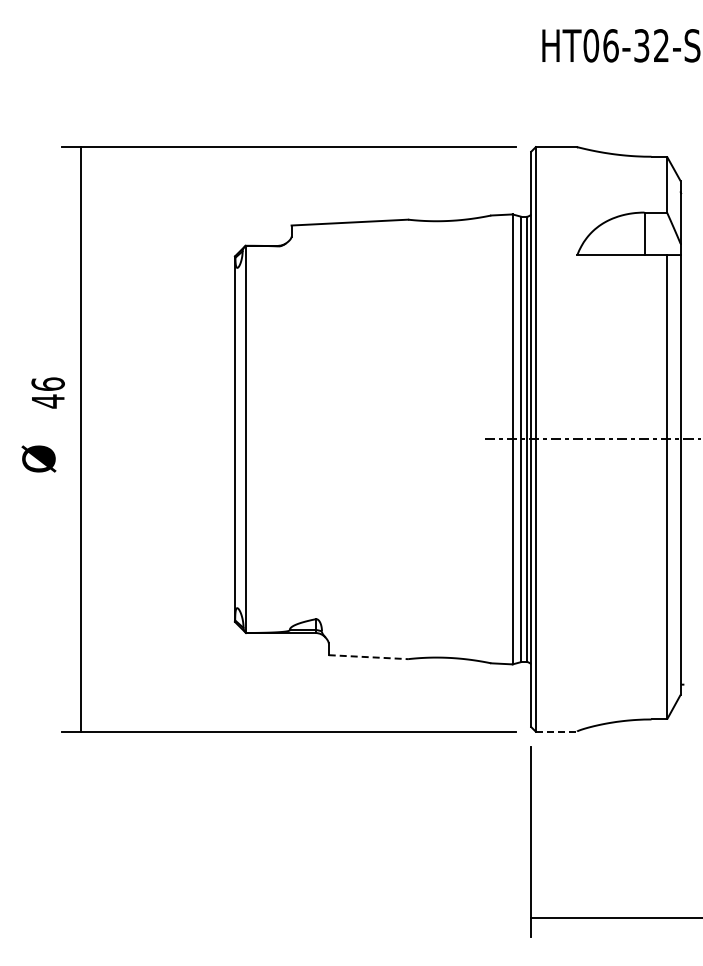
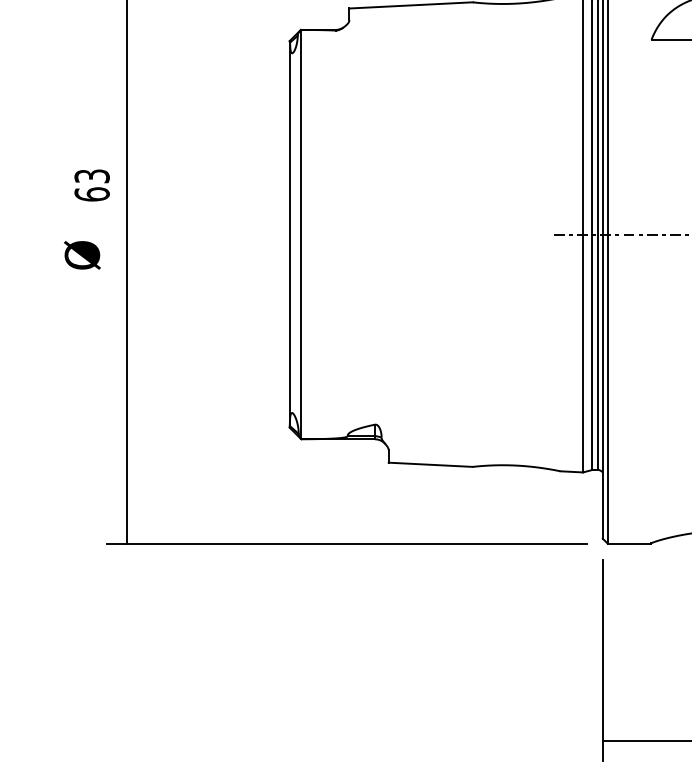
text: (47, 392) -> (91, 185), 46 -> 63
line: (368, 657) -> (430, 465), dashed -> solid
line: (556, 731) -> (629, 543), dashed -> solid

